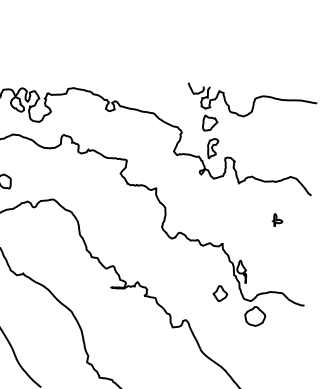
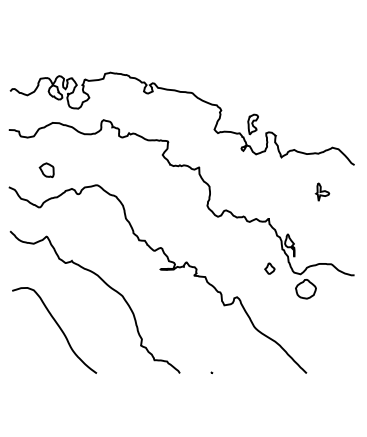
part: (251, 110) -> (289, 83), removed
part: (276, 219) -> (321, 191), size x1.4
part: (220, 293) -> (269, 268), size x0.7

